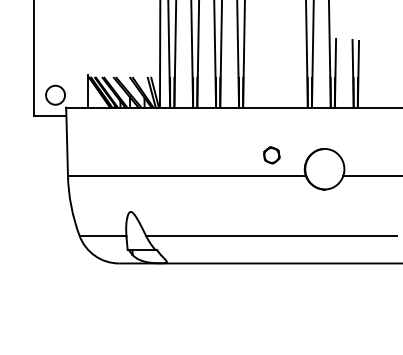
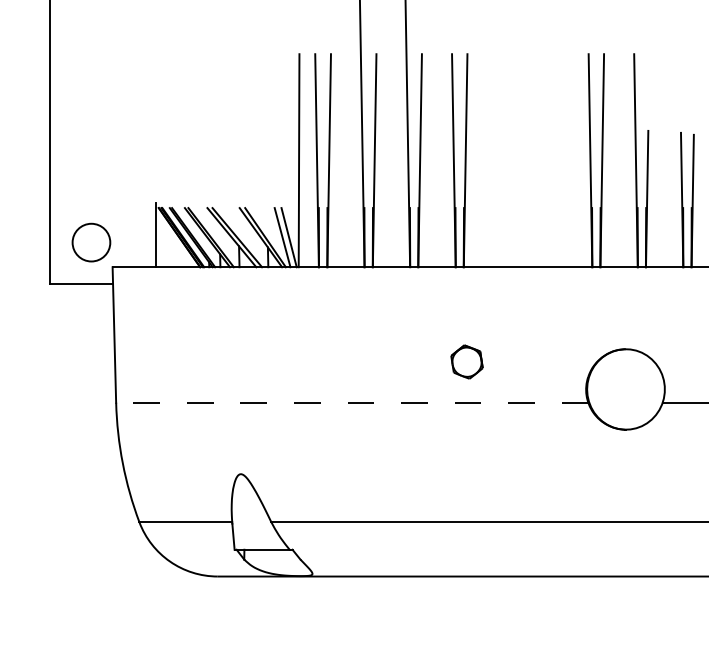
part: (271, 155) -> (466, 362), moved
line: (186, 175) -> (351, 401), solid -> dashed

